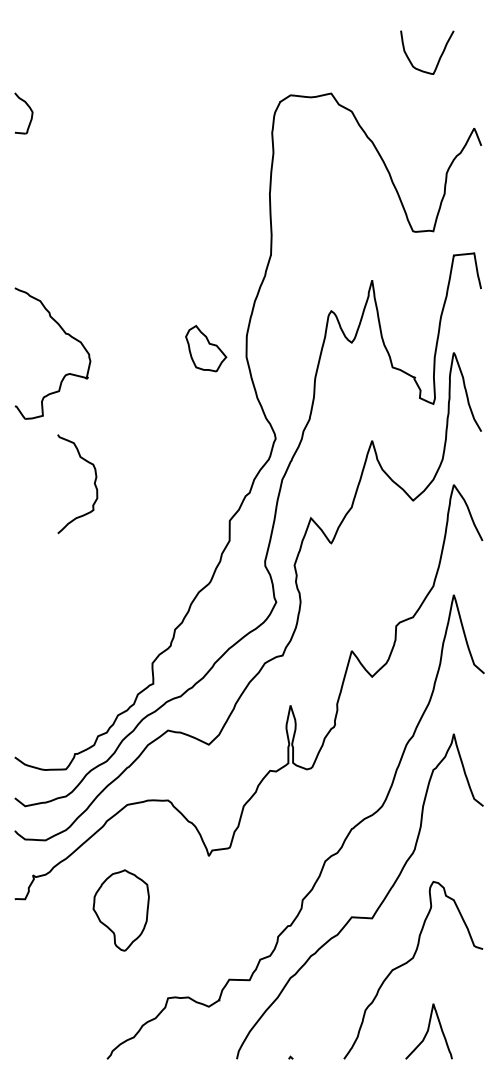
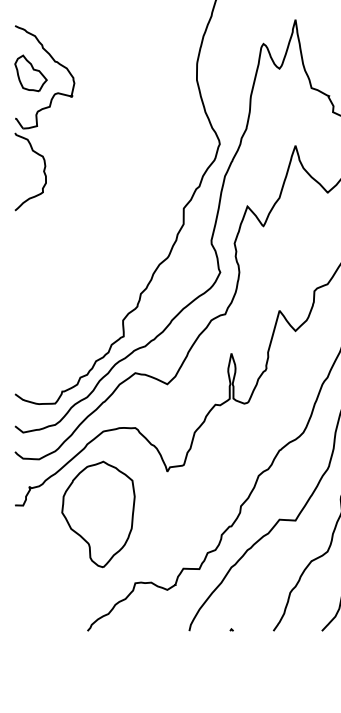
part: (206, 348) -> (31, 73), moved
curve: (93, 483) -> (43, 171), moved
part: (121, 910) -> (98, 514), size x1.67

